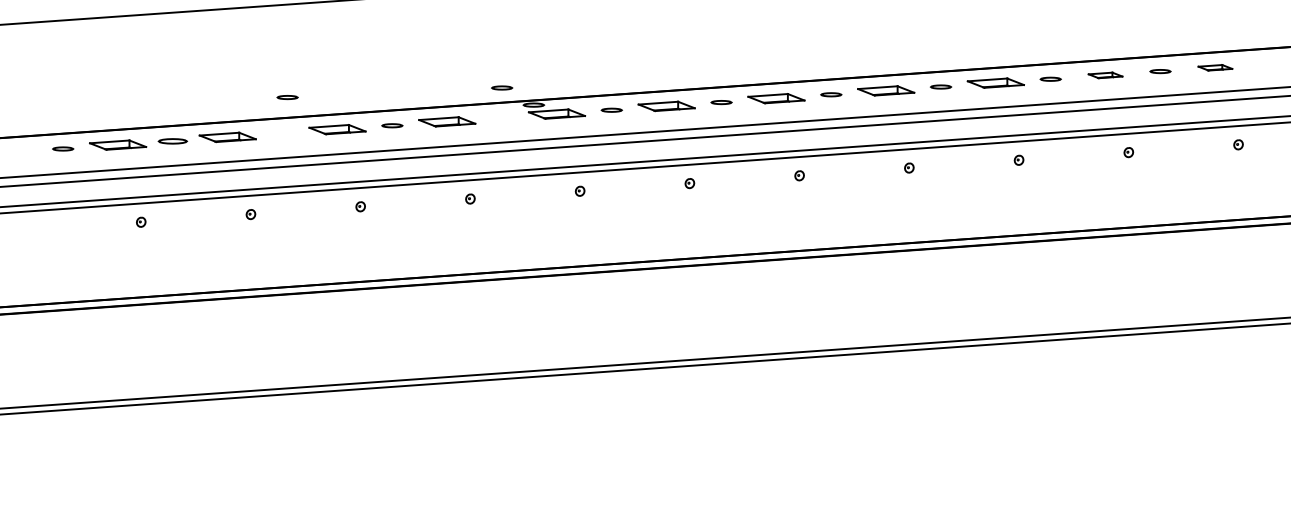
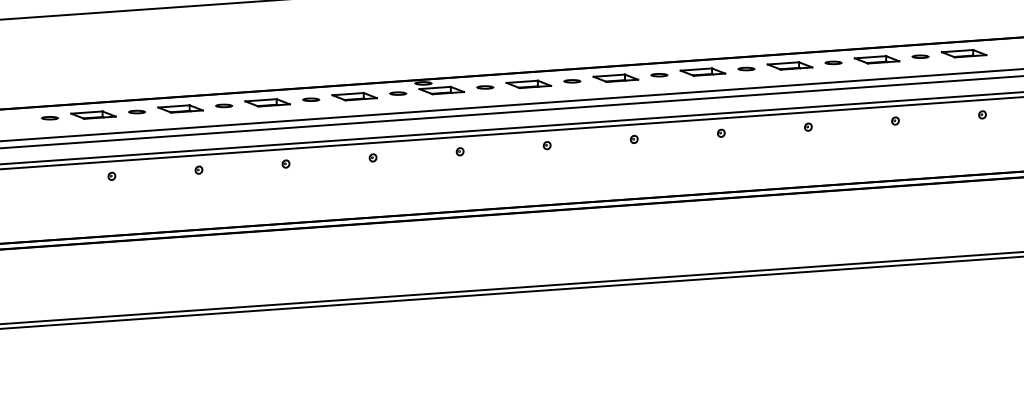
part: (1215, 67) -> (964, 53), size x1.67
part: (1105, 75) -> (876, 59), size x1.67
part: (502, 87) -> (398, 93), moved
part: (287, 97) -> (223, 105), moved
part: (172, 140) -> (136, 111), size x0.71

